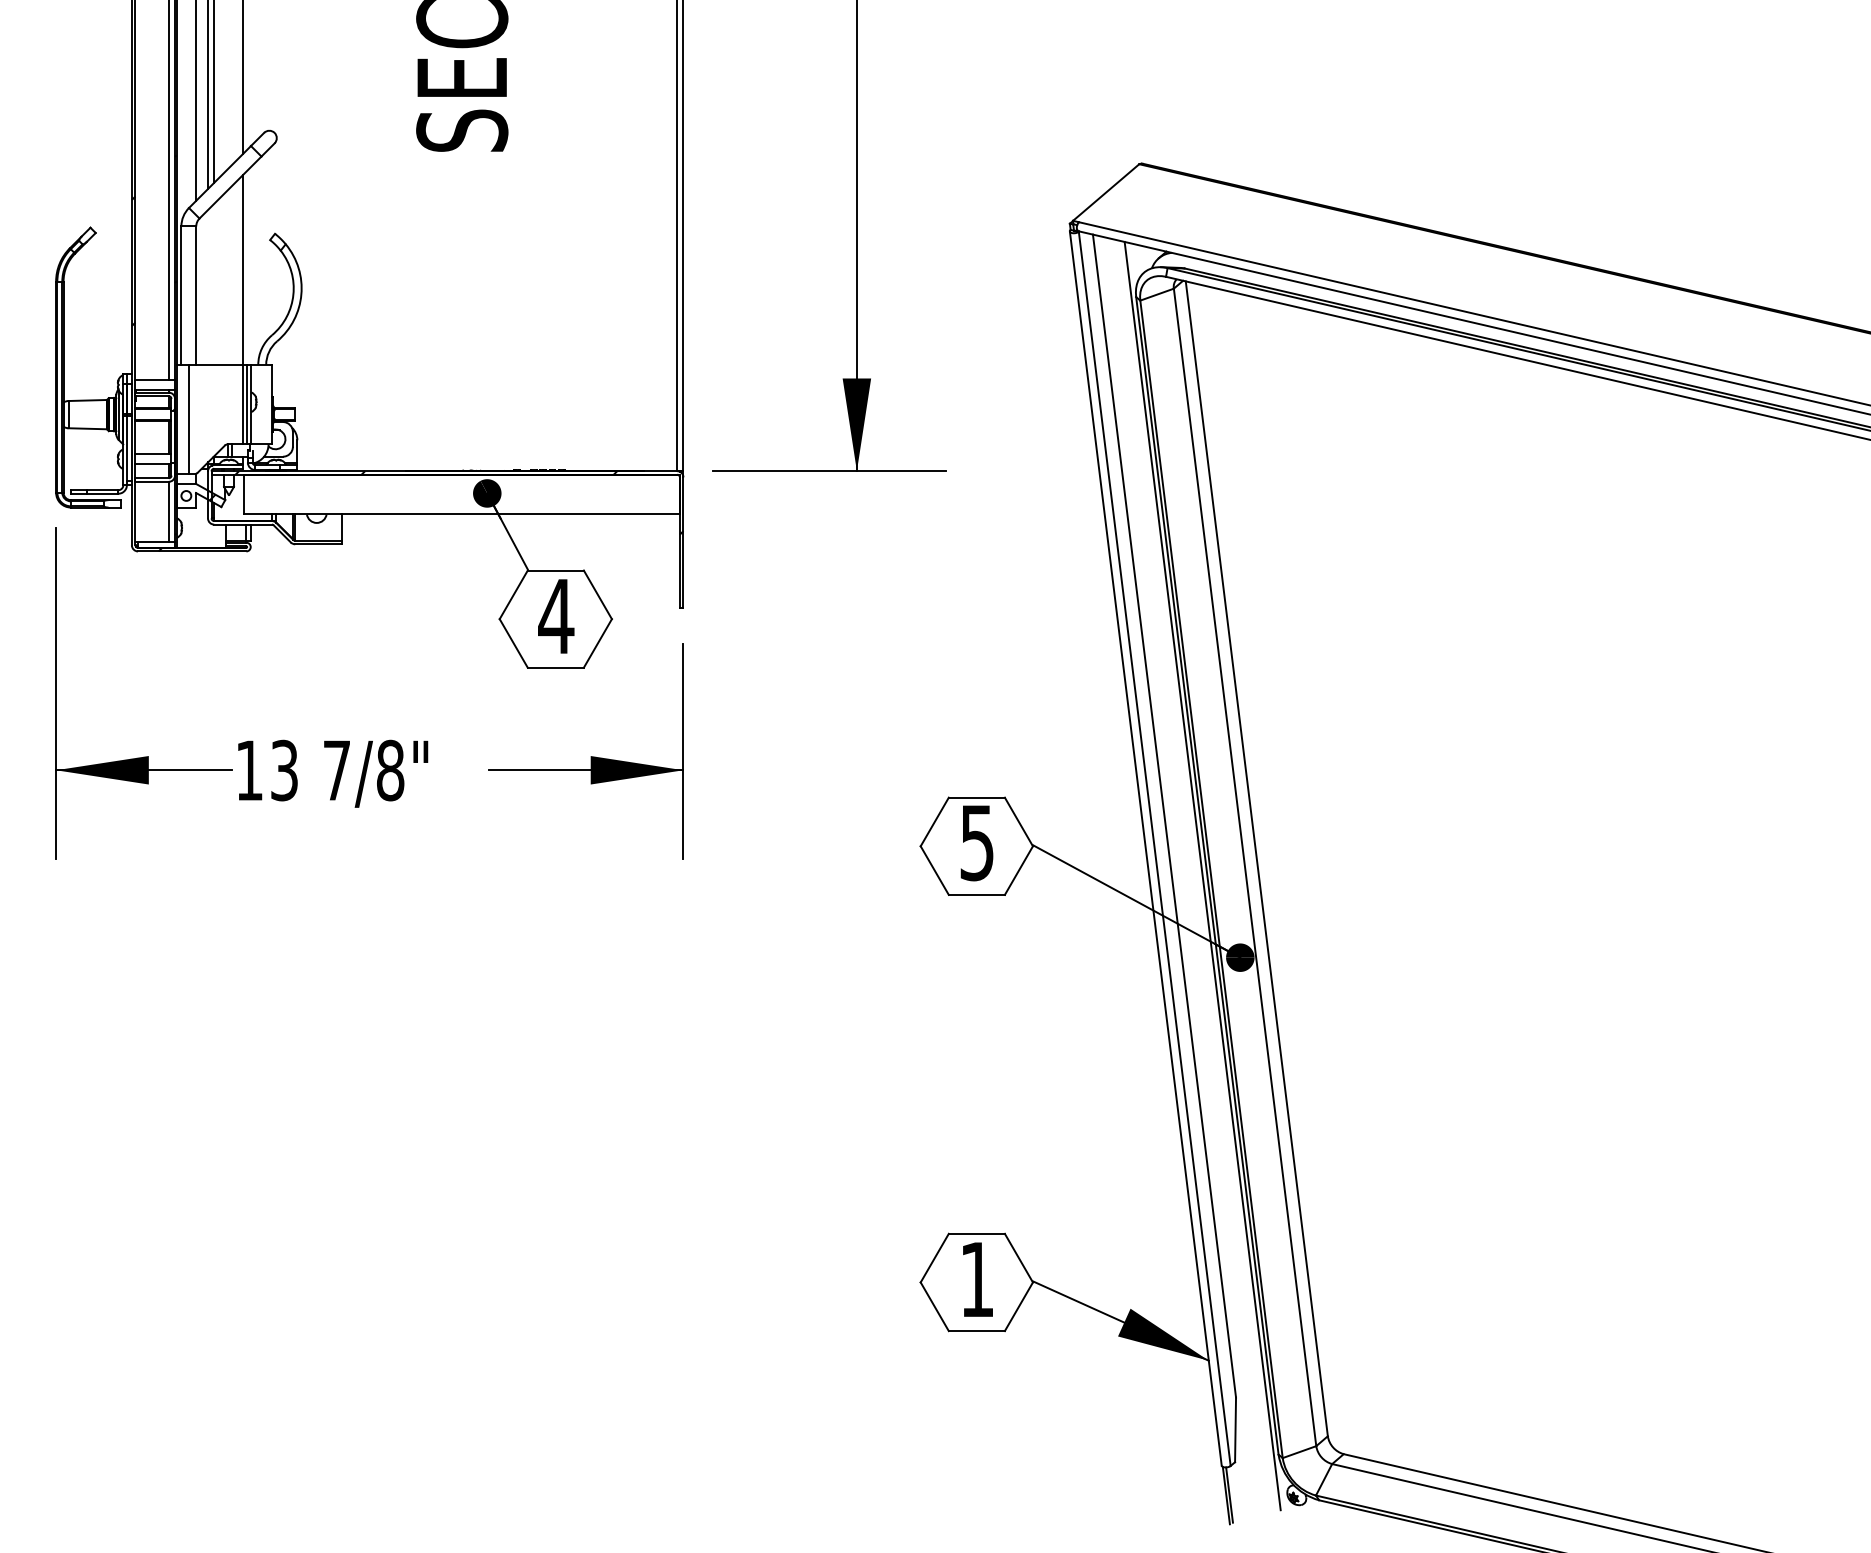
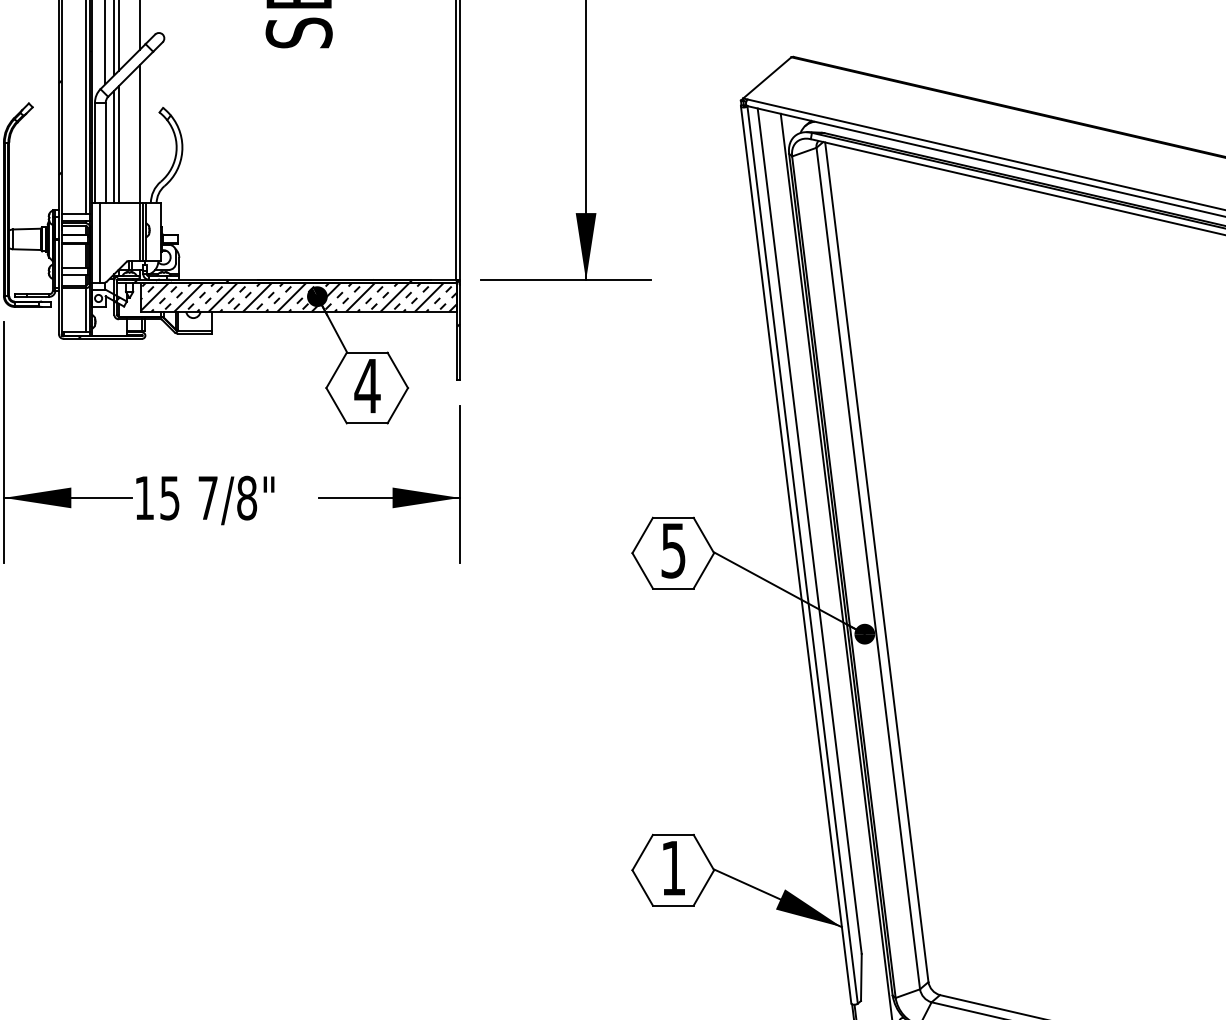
line: (214, 284) -> (119, 144), added
line: (208, 287) -> (114, 146), added
hatch: (461, 494) -> (298, 297), added
hatch: (251, 505) -> (145, 305), added
text: (284, 769) -> (169, 497), 13 -> 15

